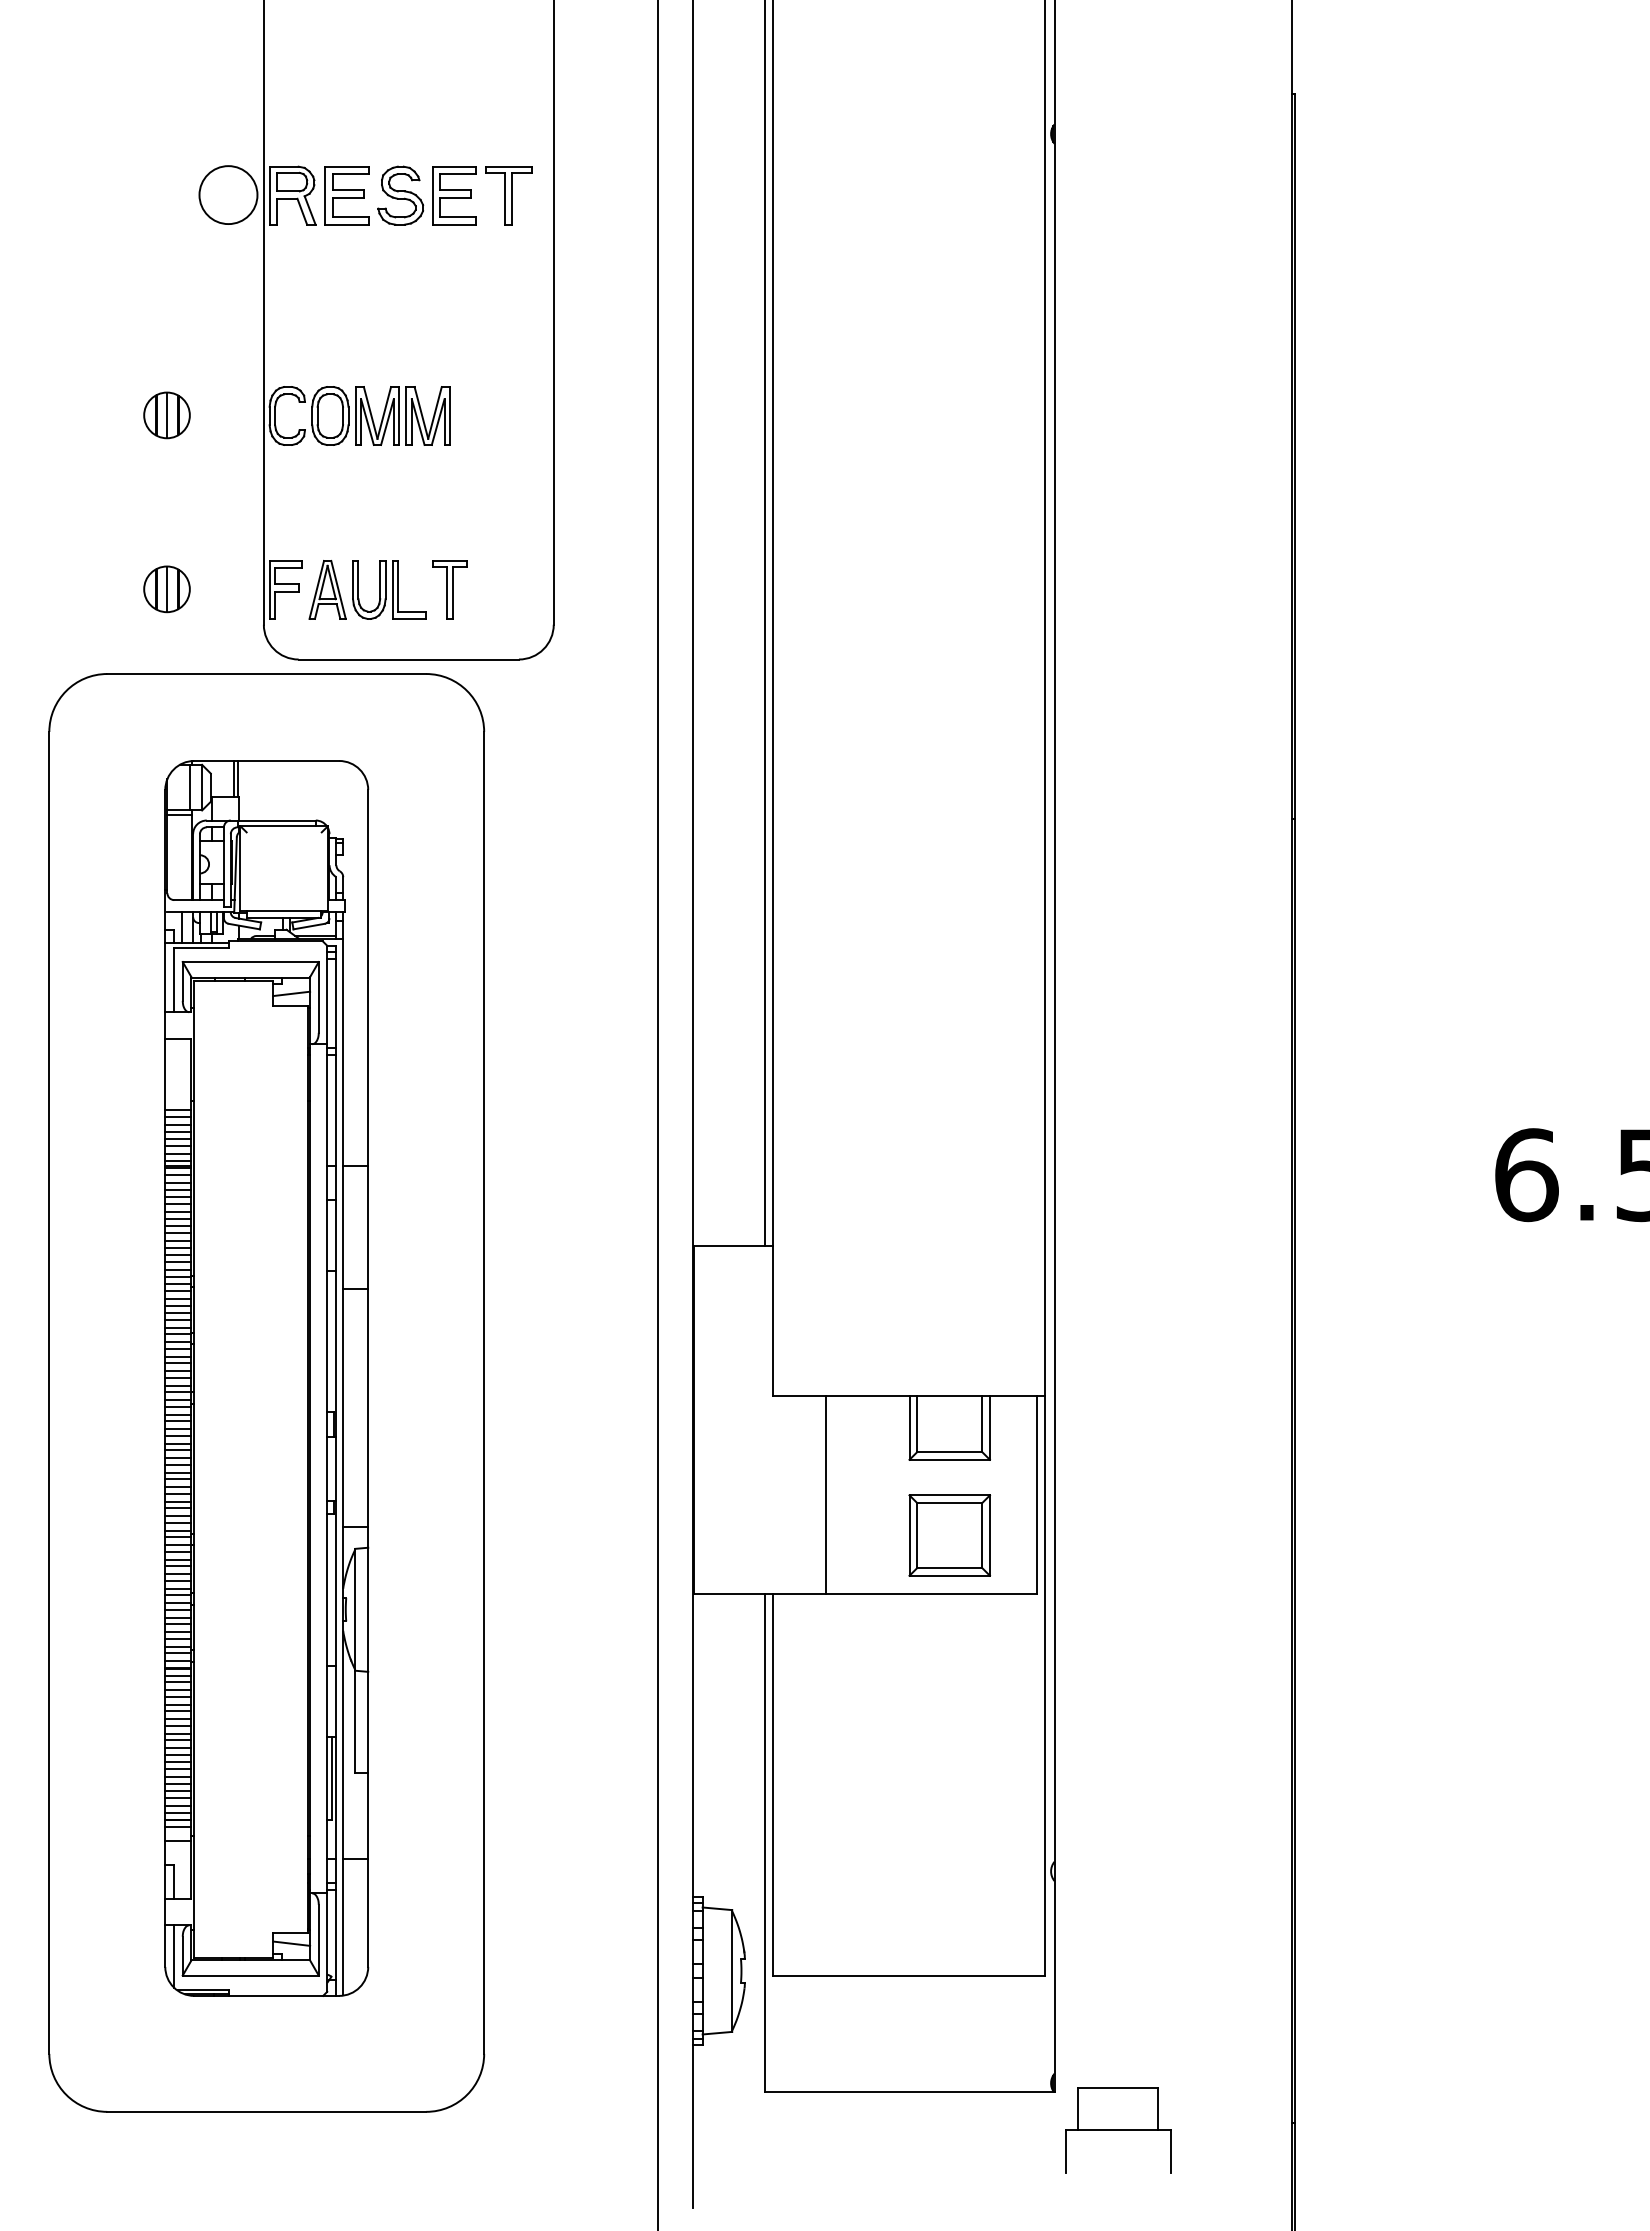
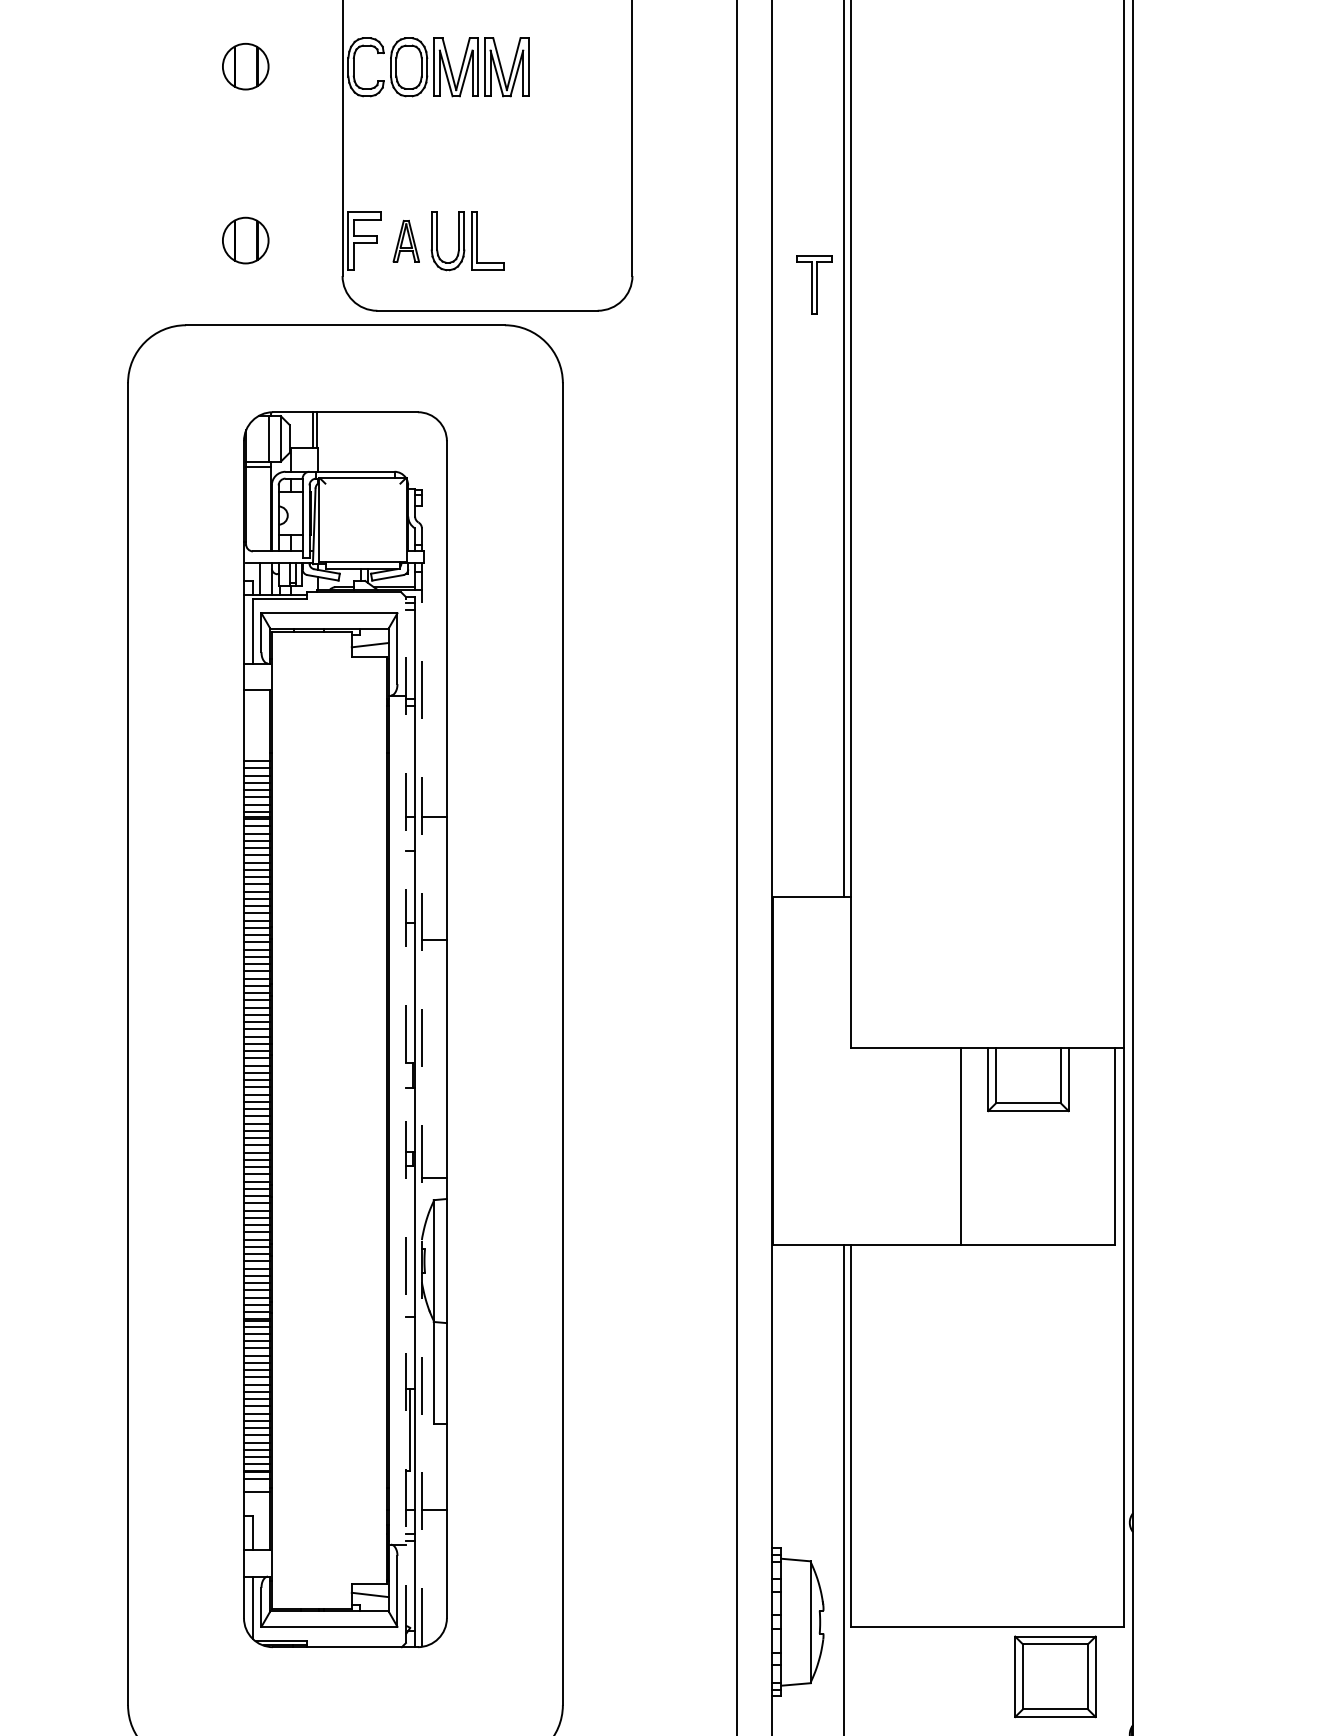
line: (167, 415) -> (246, 66), removed
line: (167, 589) -> (246, 240), removed
part: (327, 589) -> (406, 240), size x0.7
part: (449, 589) -> (814, 284), moved
line: (343, 1453) -> (422, 1104), solid -> dashed
line: (327, 1468) -> (406, 1119), solid -> dashed
line: (825, 1494) -> (961, 1145), moved
part: (949, 1535) -> (1055, 1676), moved

